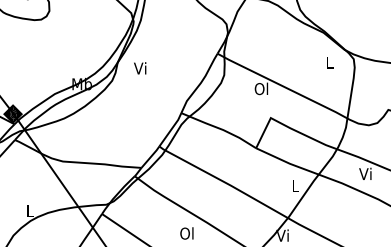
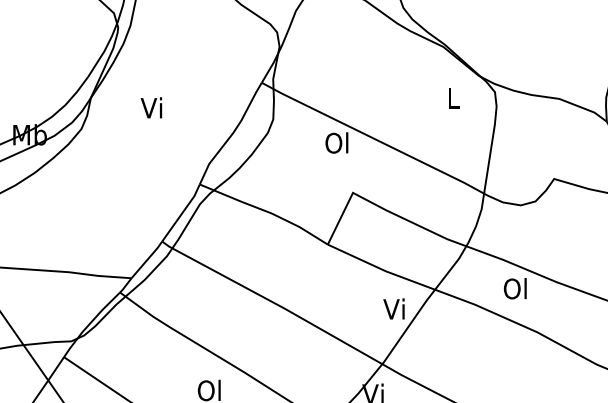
text: (140, 68) -> (152, 108), moved
text: (365, 173) -> (515, 287), Vi -> Ol
text: (294, 185) -> (393, 308), L -> Vi

